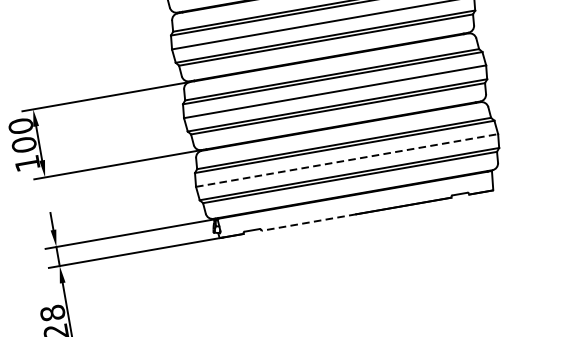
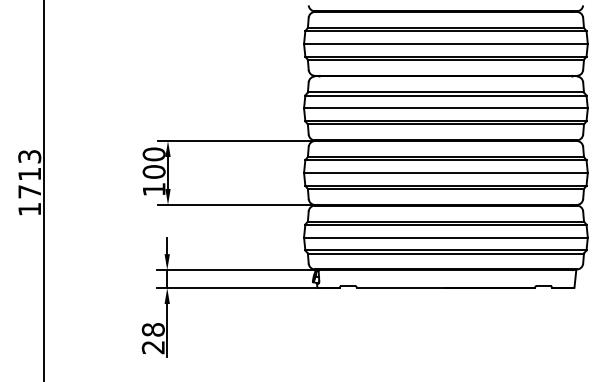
line: (346, 160) -> (445, 237), dashed -> solid
line: (309, 223) -> (401, 288), dashed -> solid

